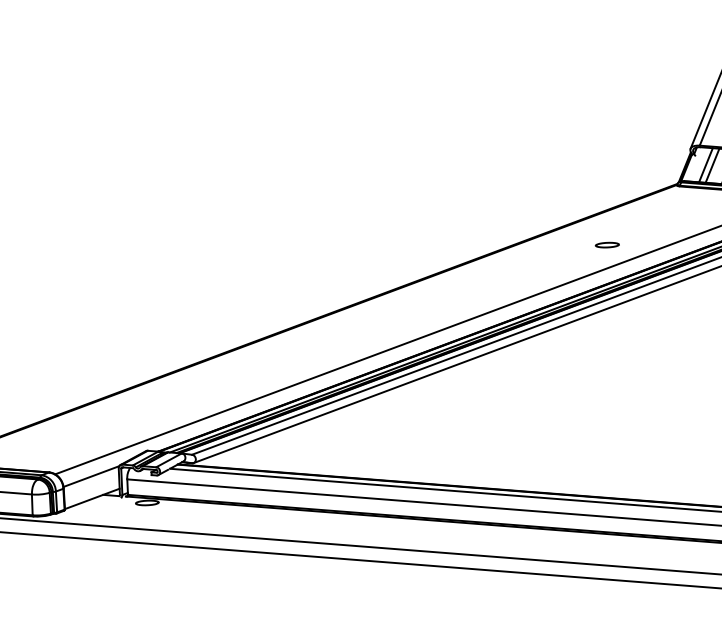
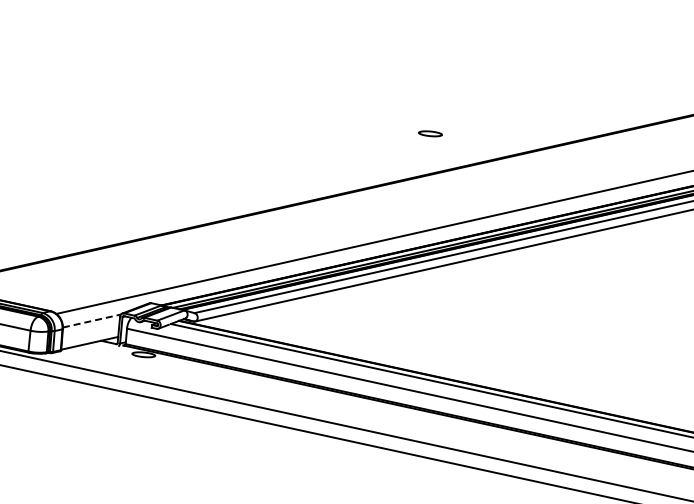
part: (606, 244) -> (429, 133), moved
line: (91, 476) -> (92, 321), solid -> dashed

